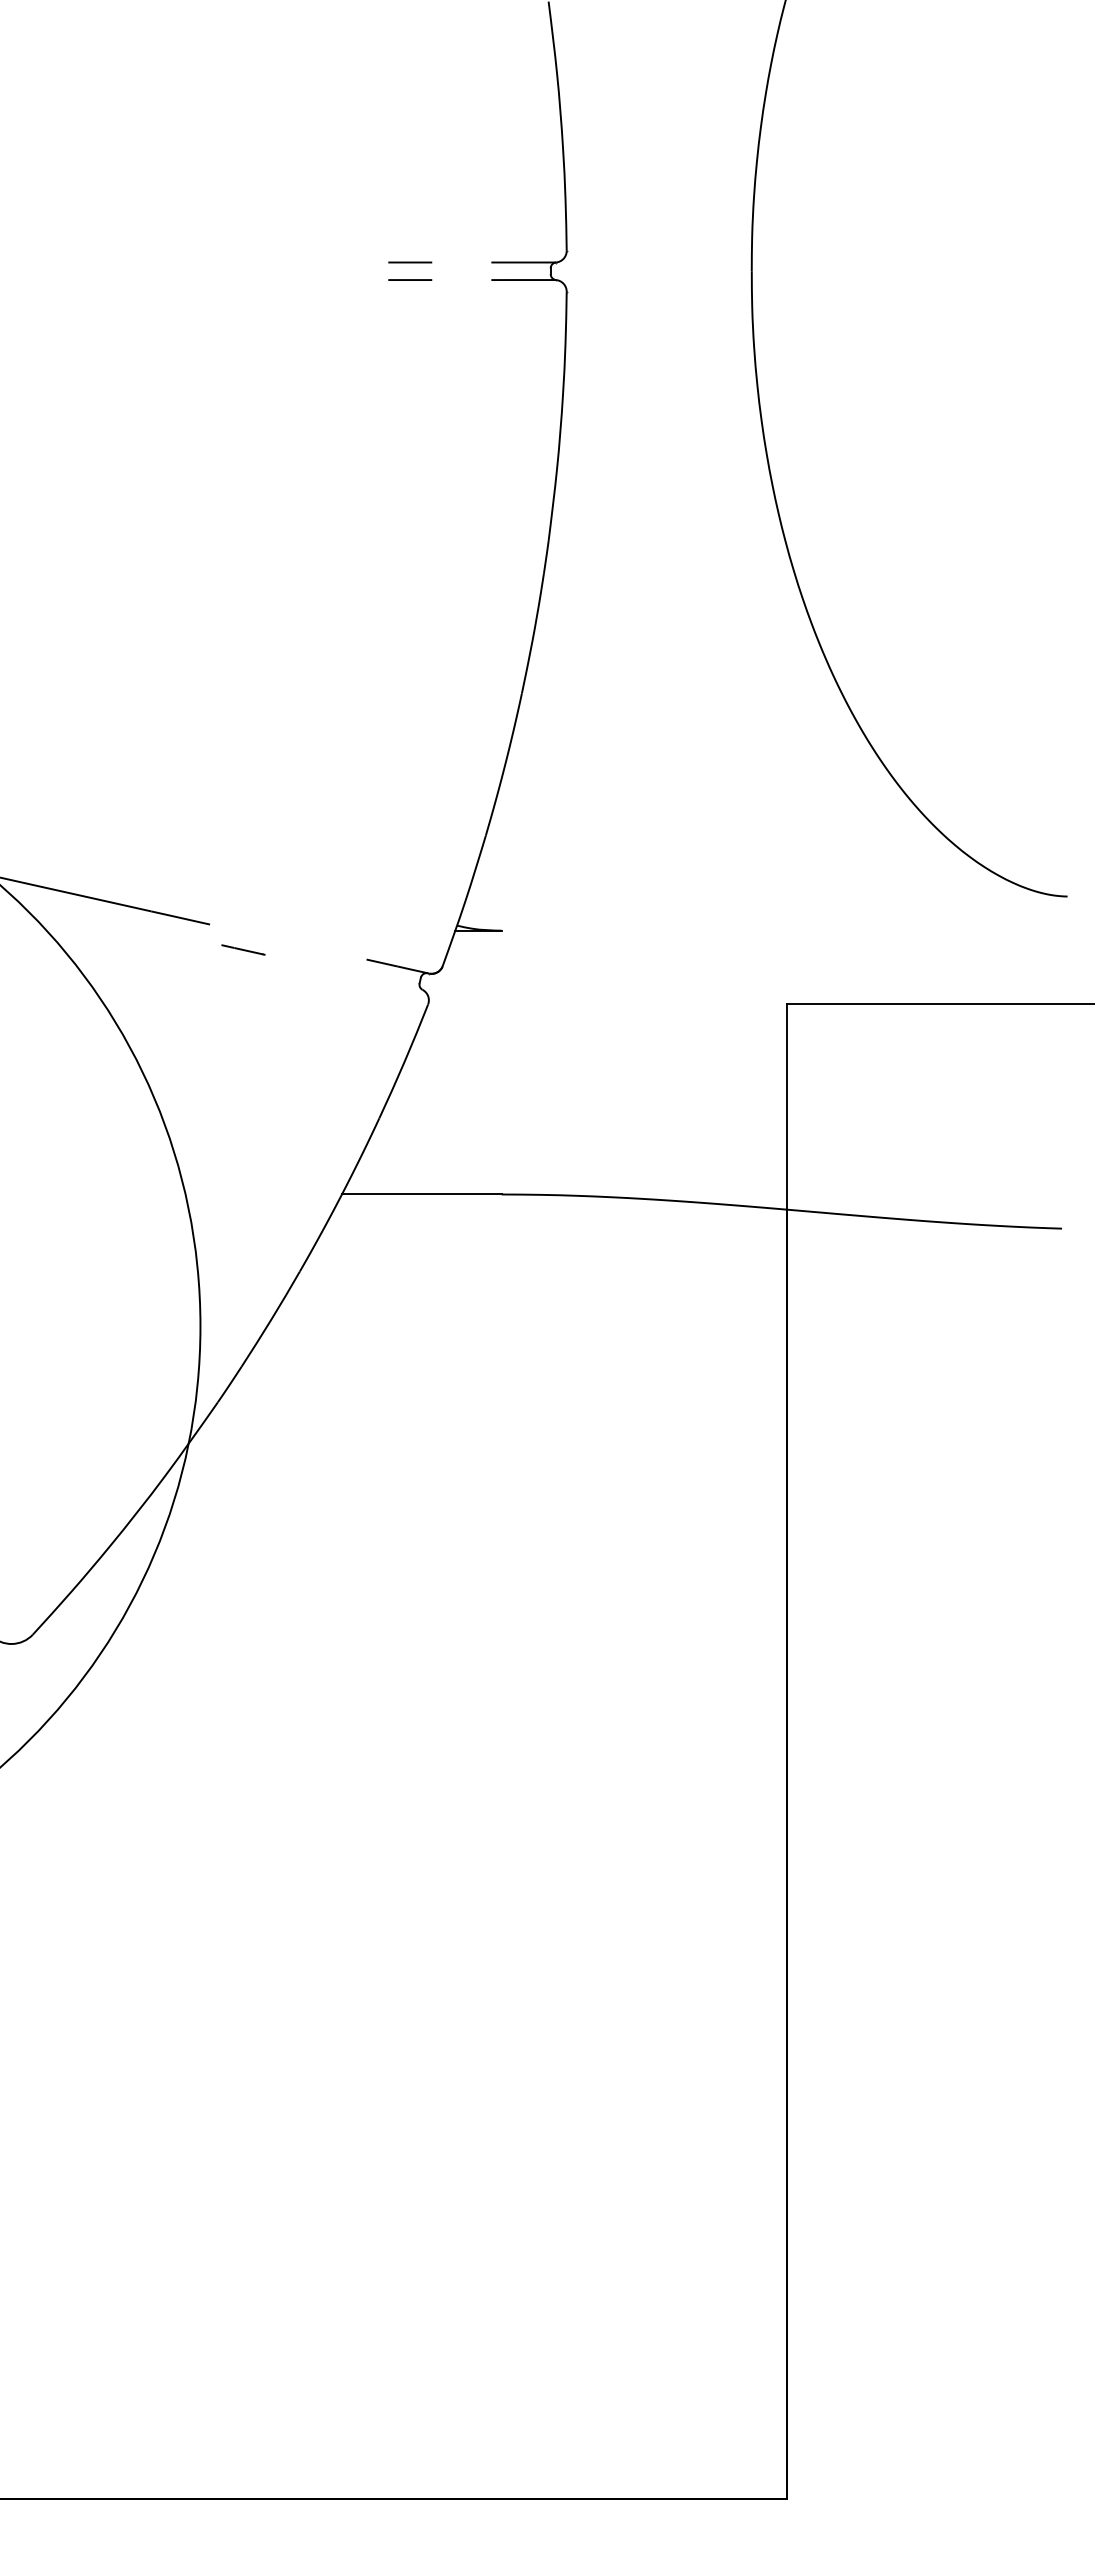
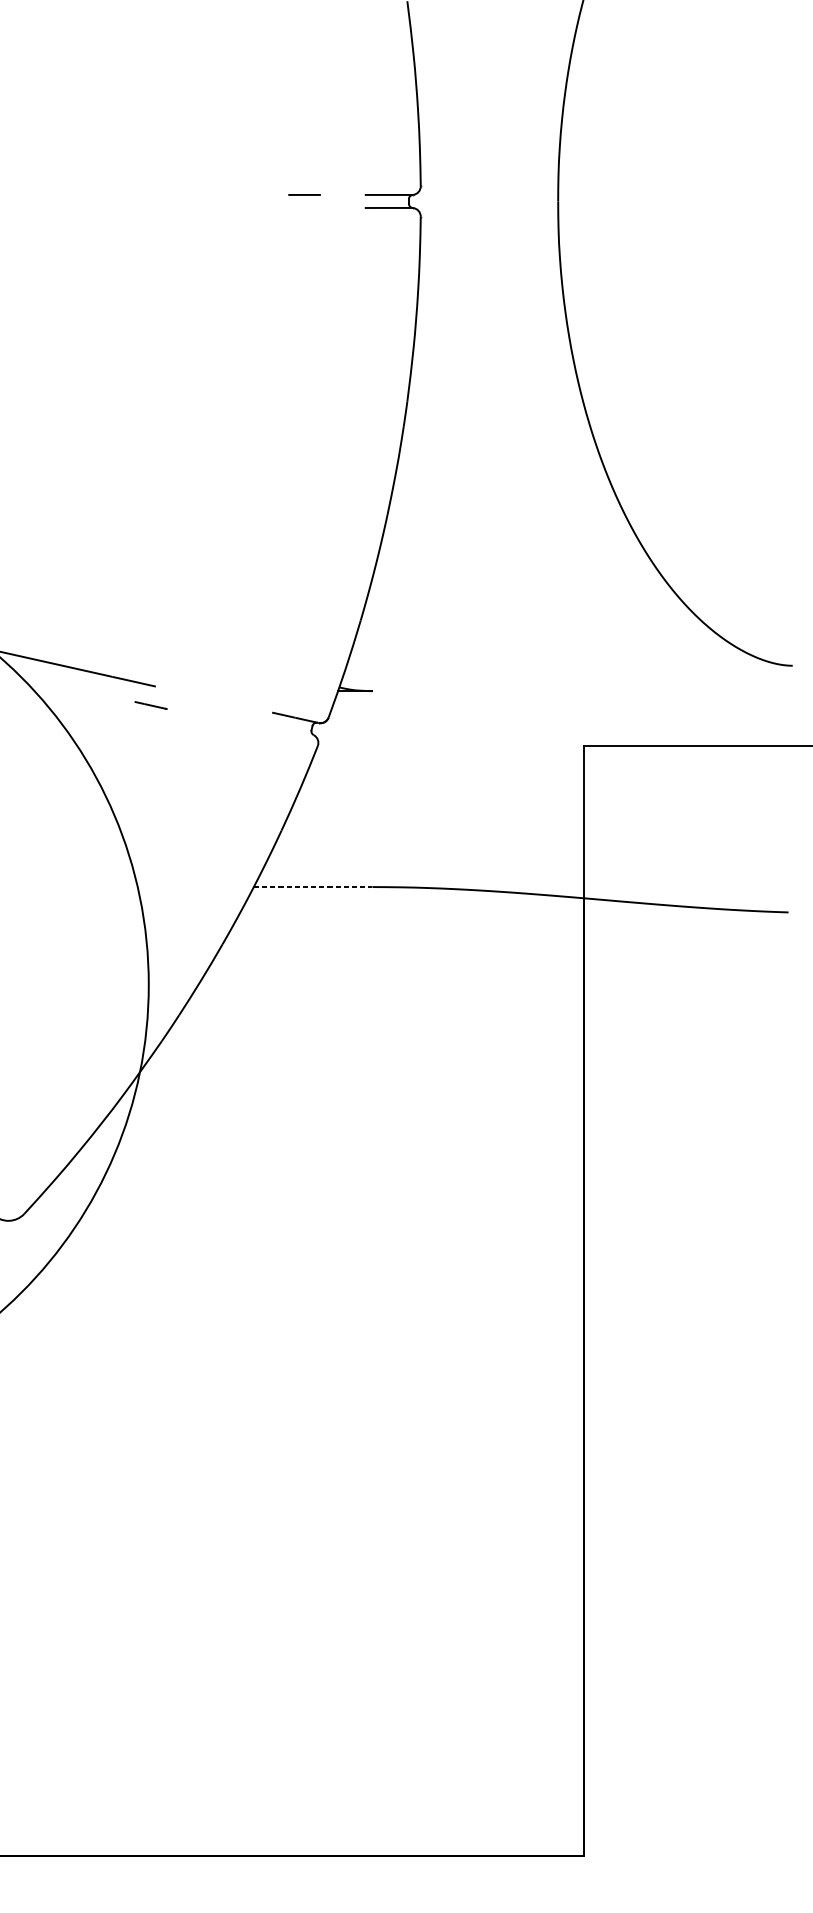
line: (410, 279) -> (304, 207), removed
line: (243, 949) -> (151, 705), moved
line: (421, 1194) -> (312, 887), solid -> dashed

